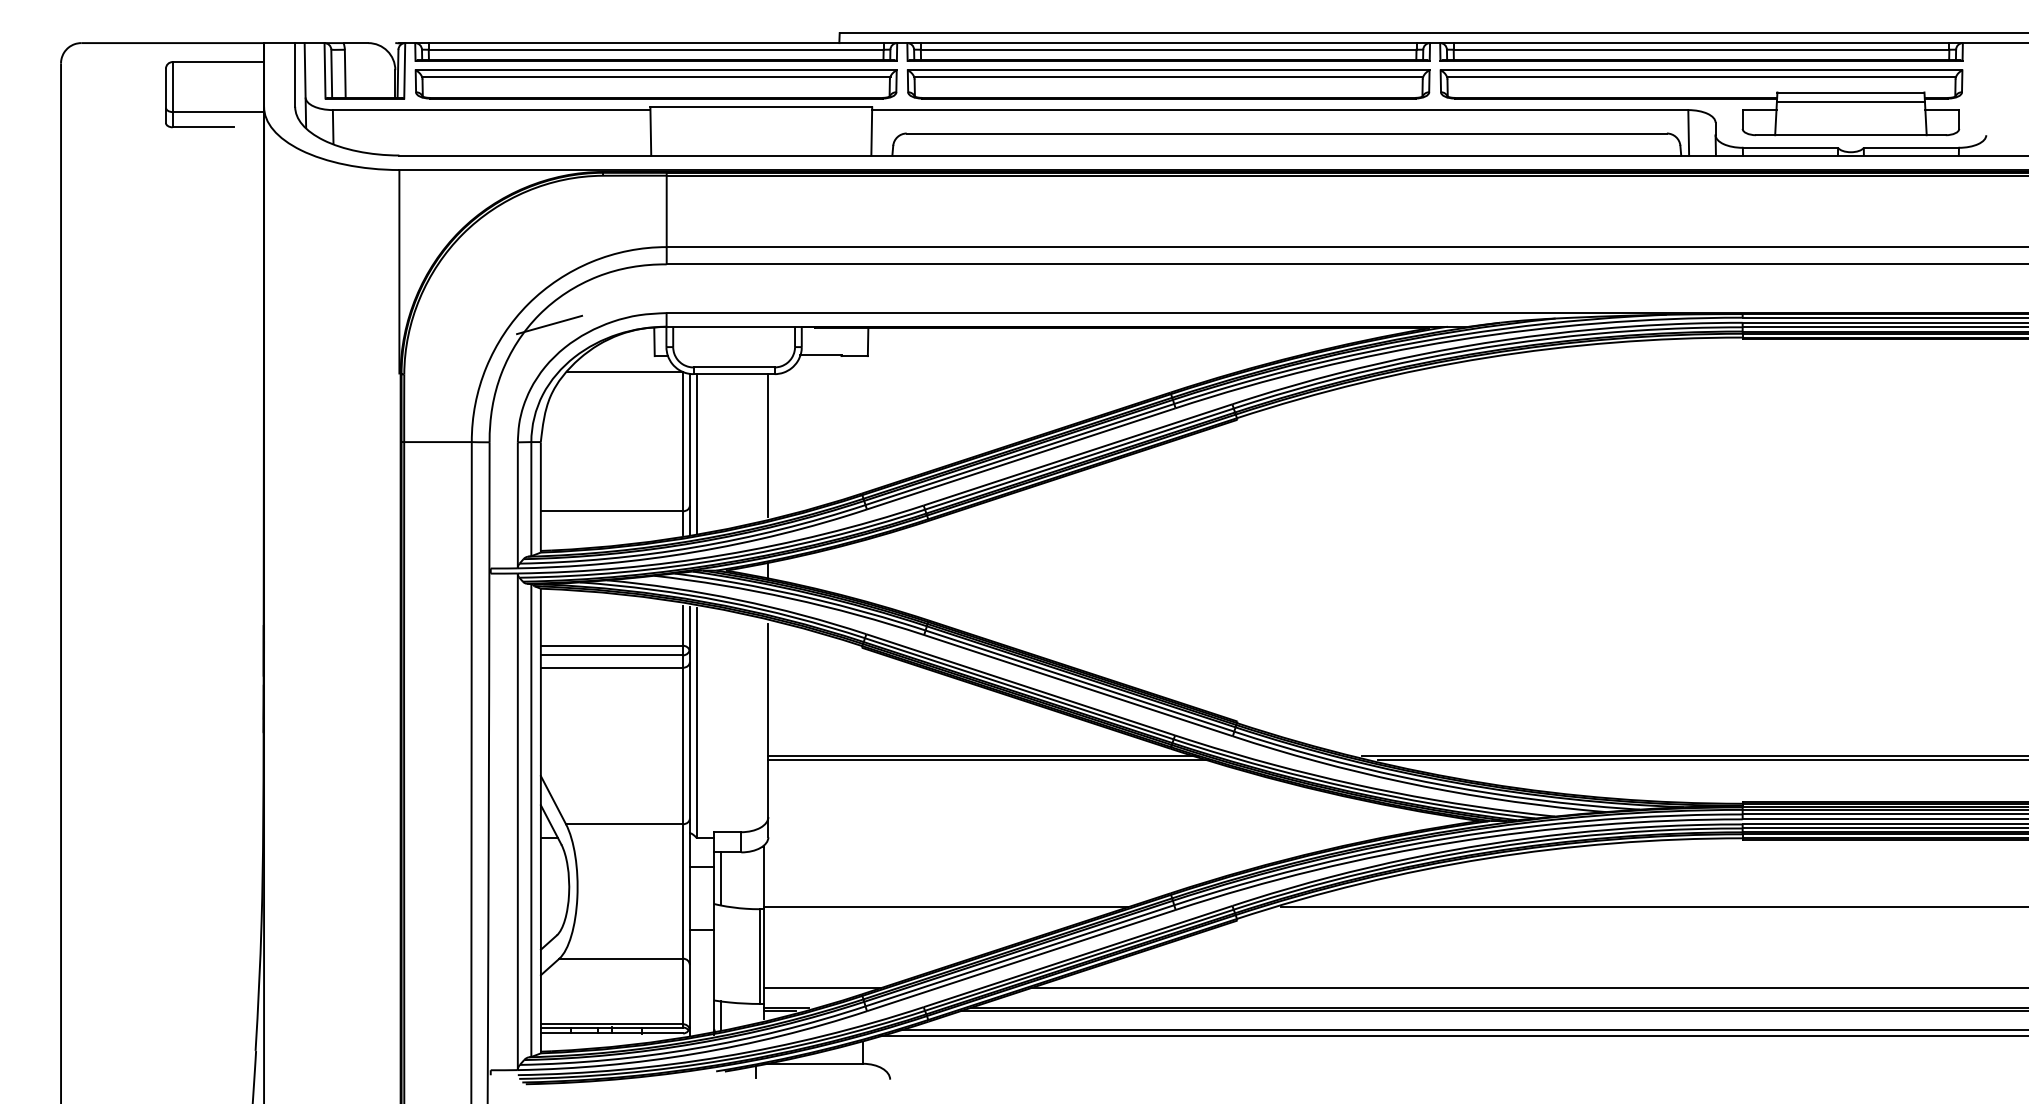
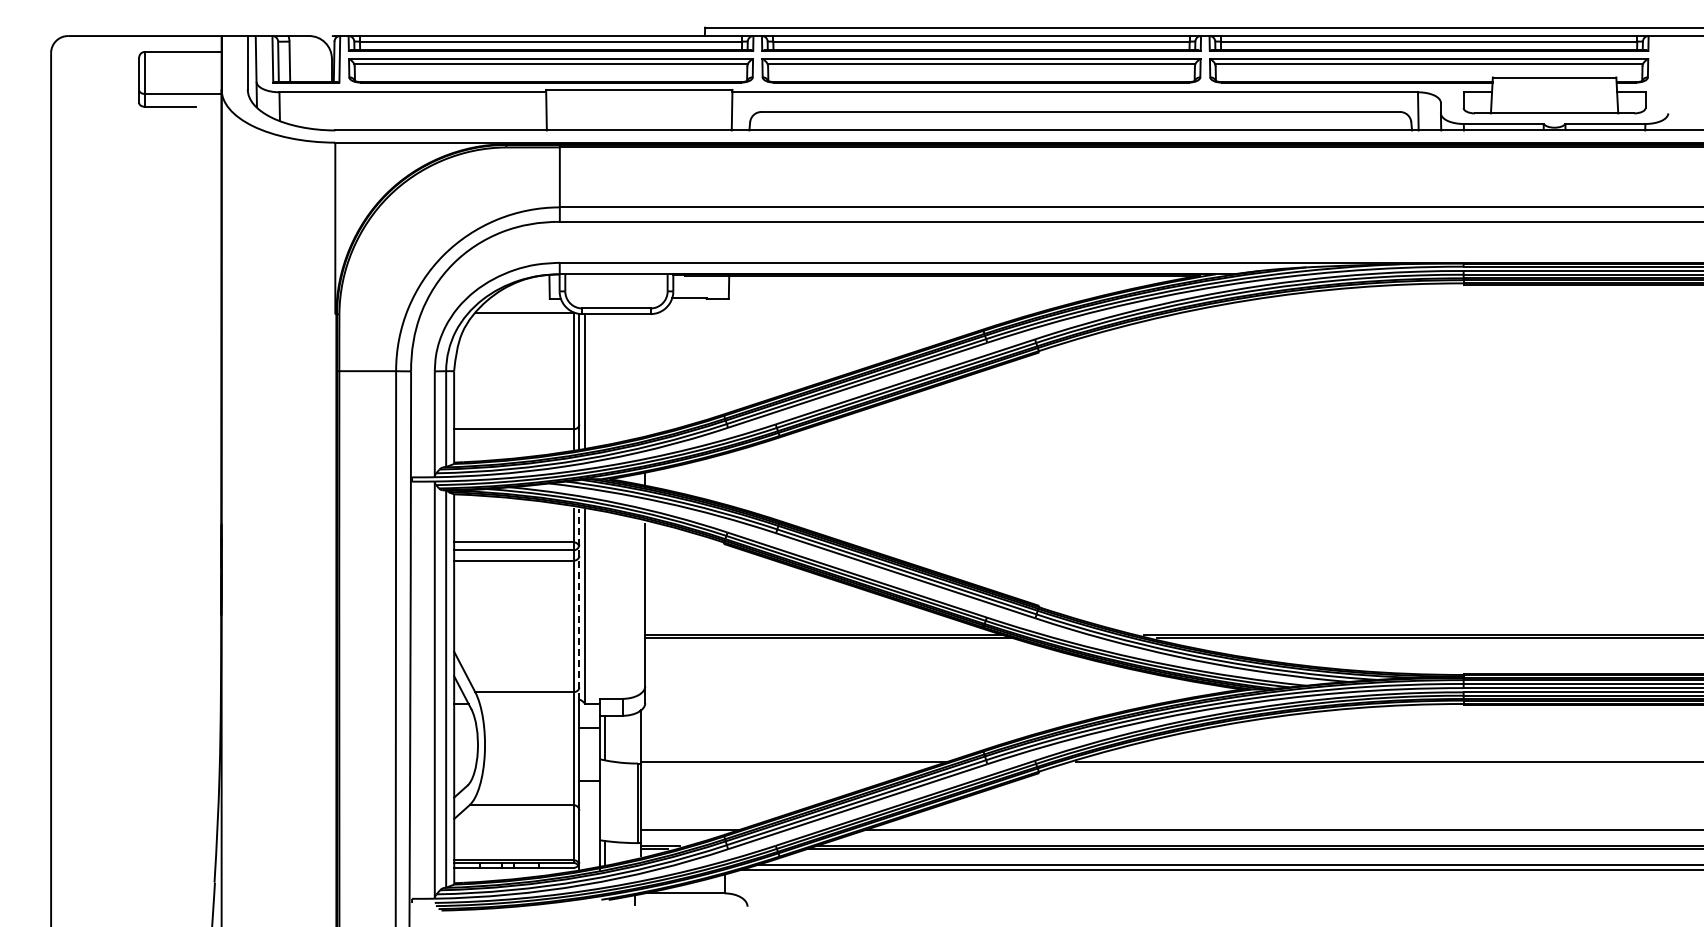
line: (1850, 101) -> (1554, 85), removed
line: (549, 324) -> (461, 272), removed
line: (768, 446) -> (645, 374), removed
line: (690, 719) -> (579, 604), solid -> dashed

